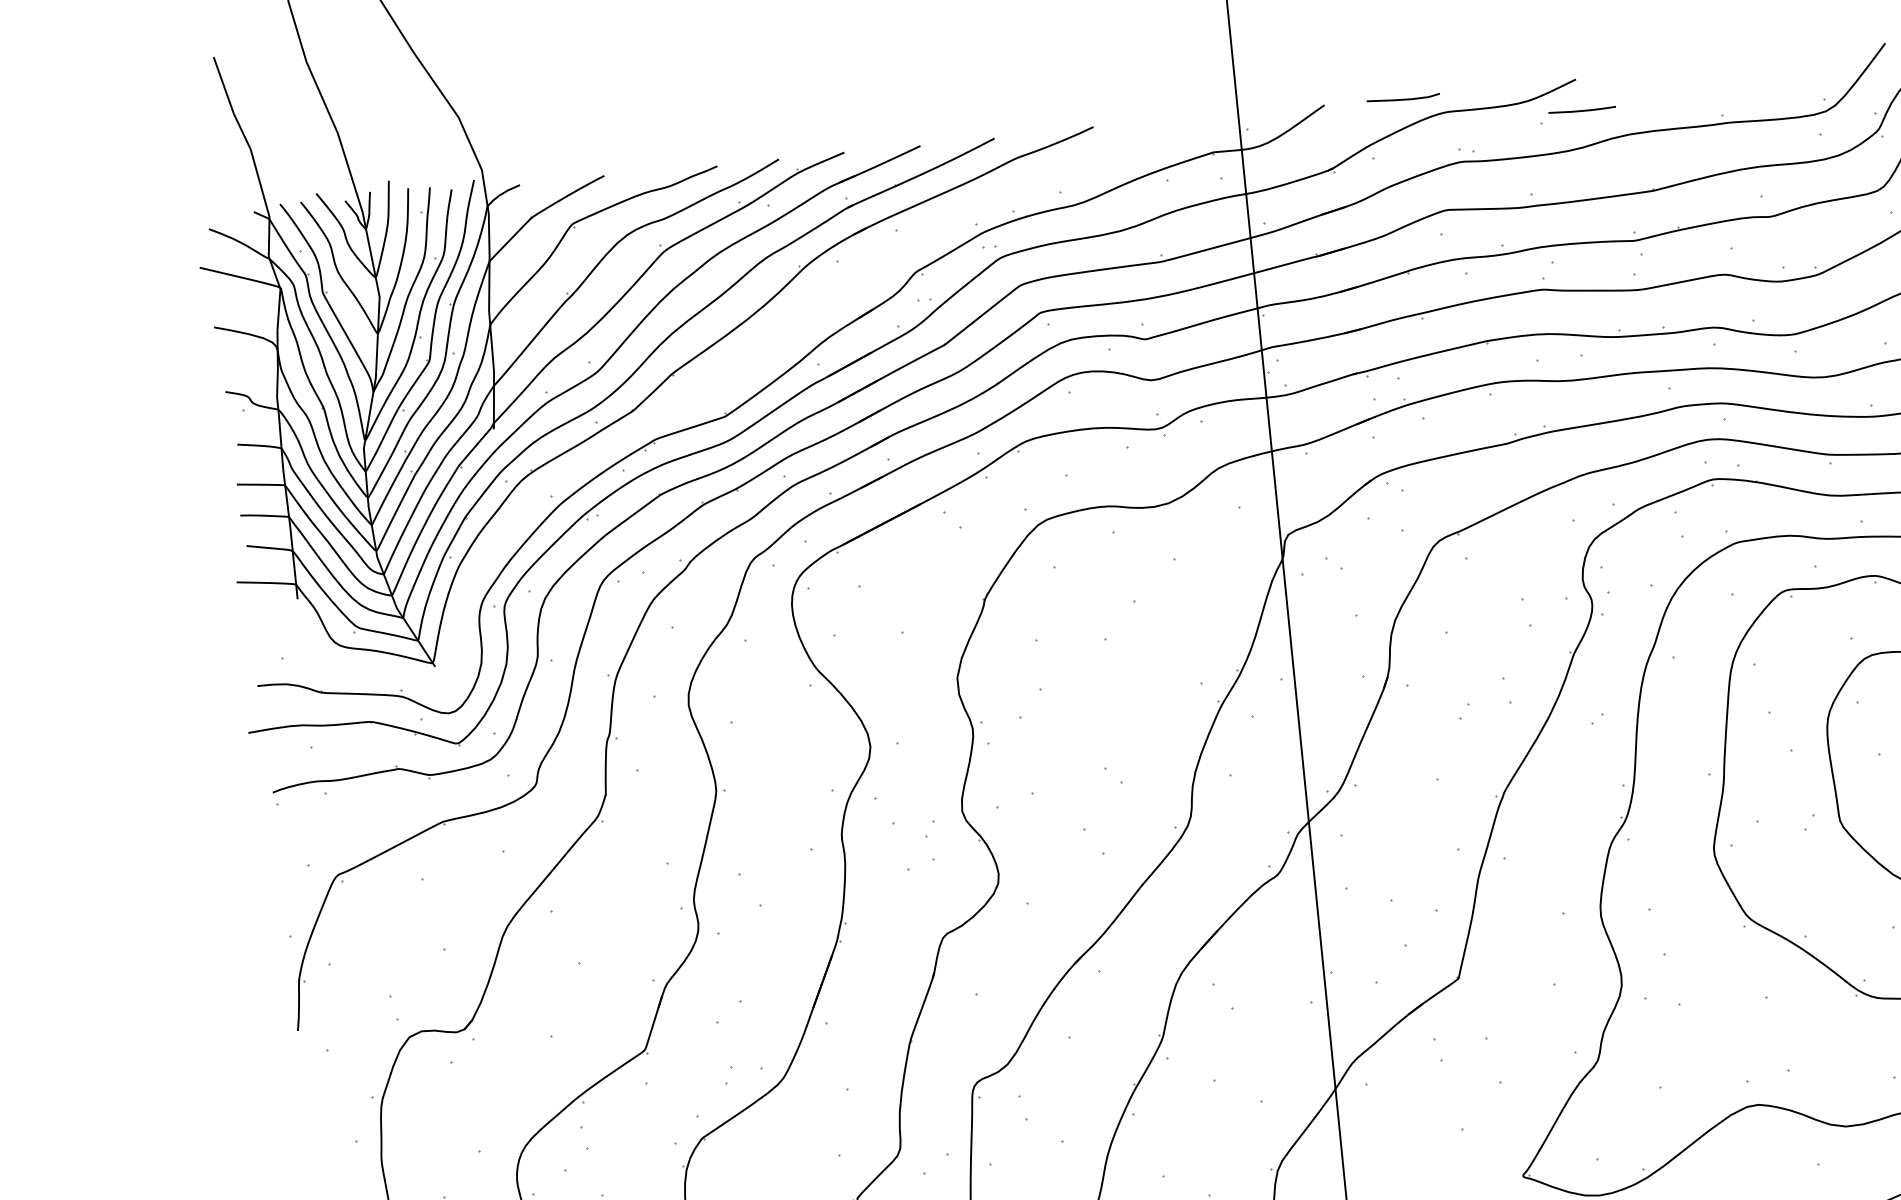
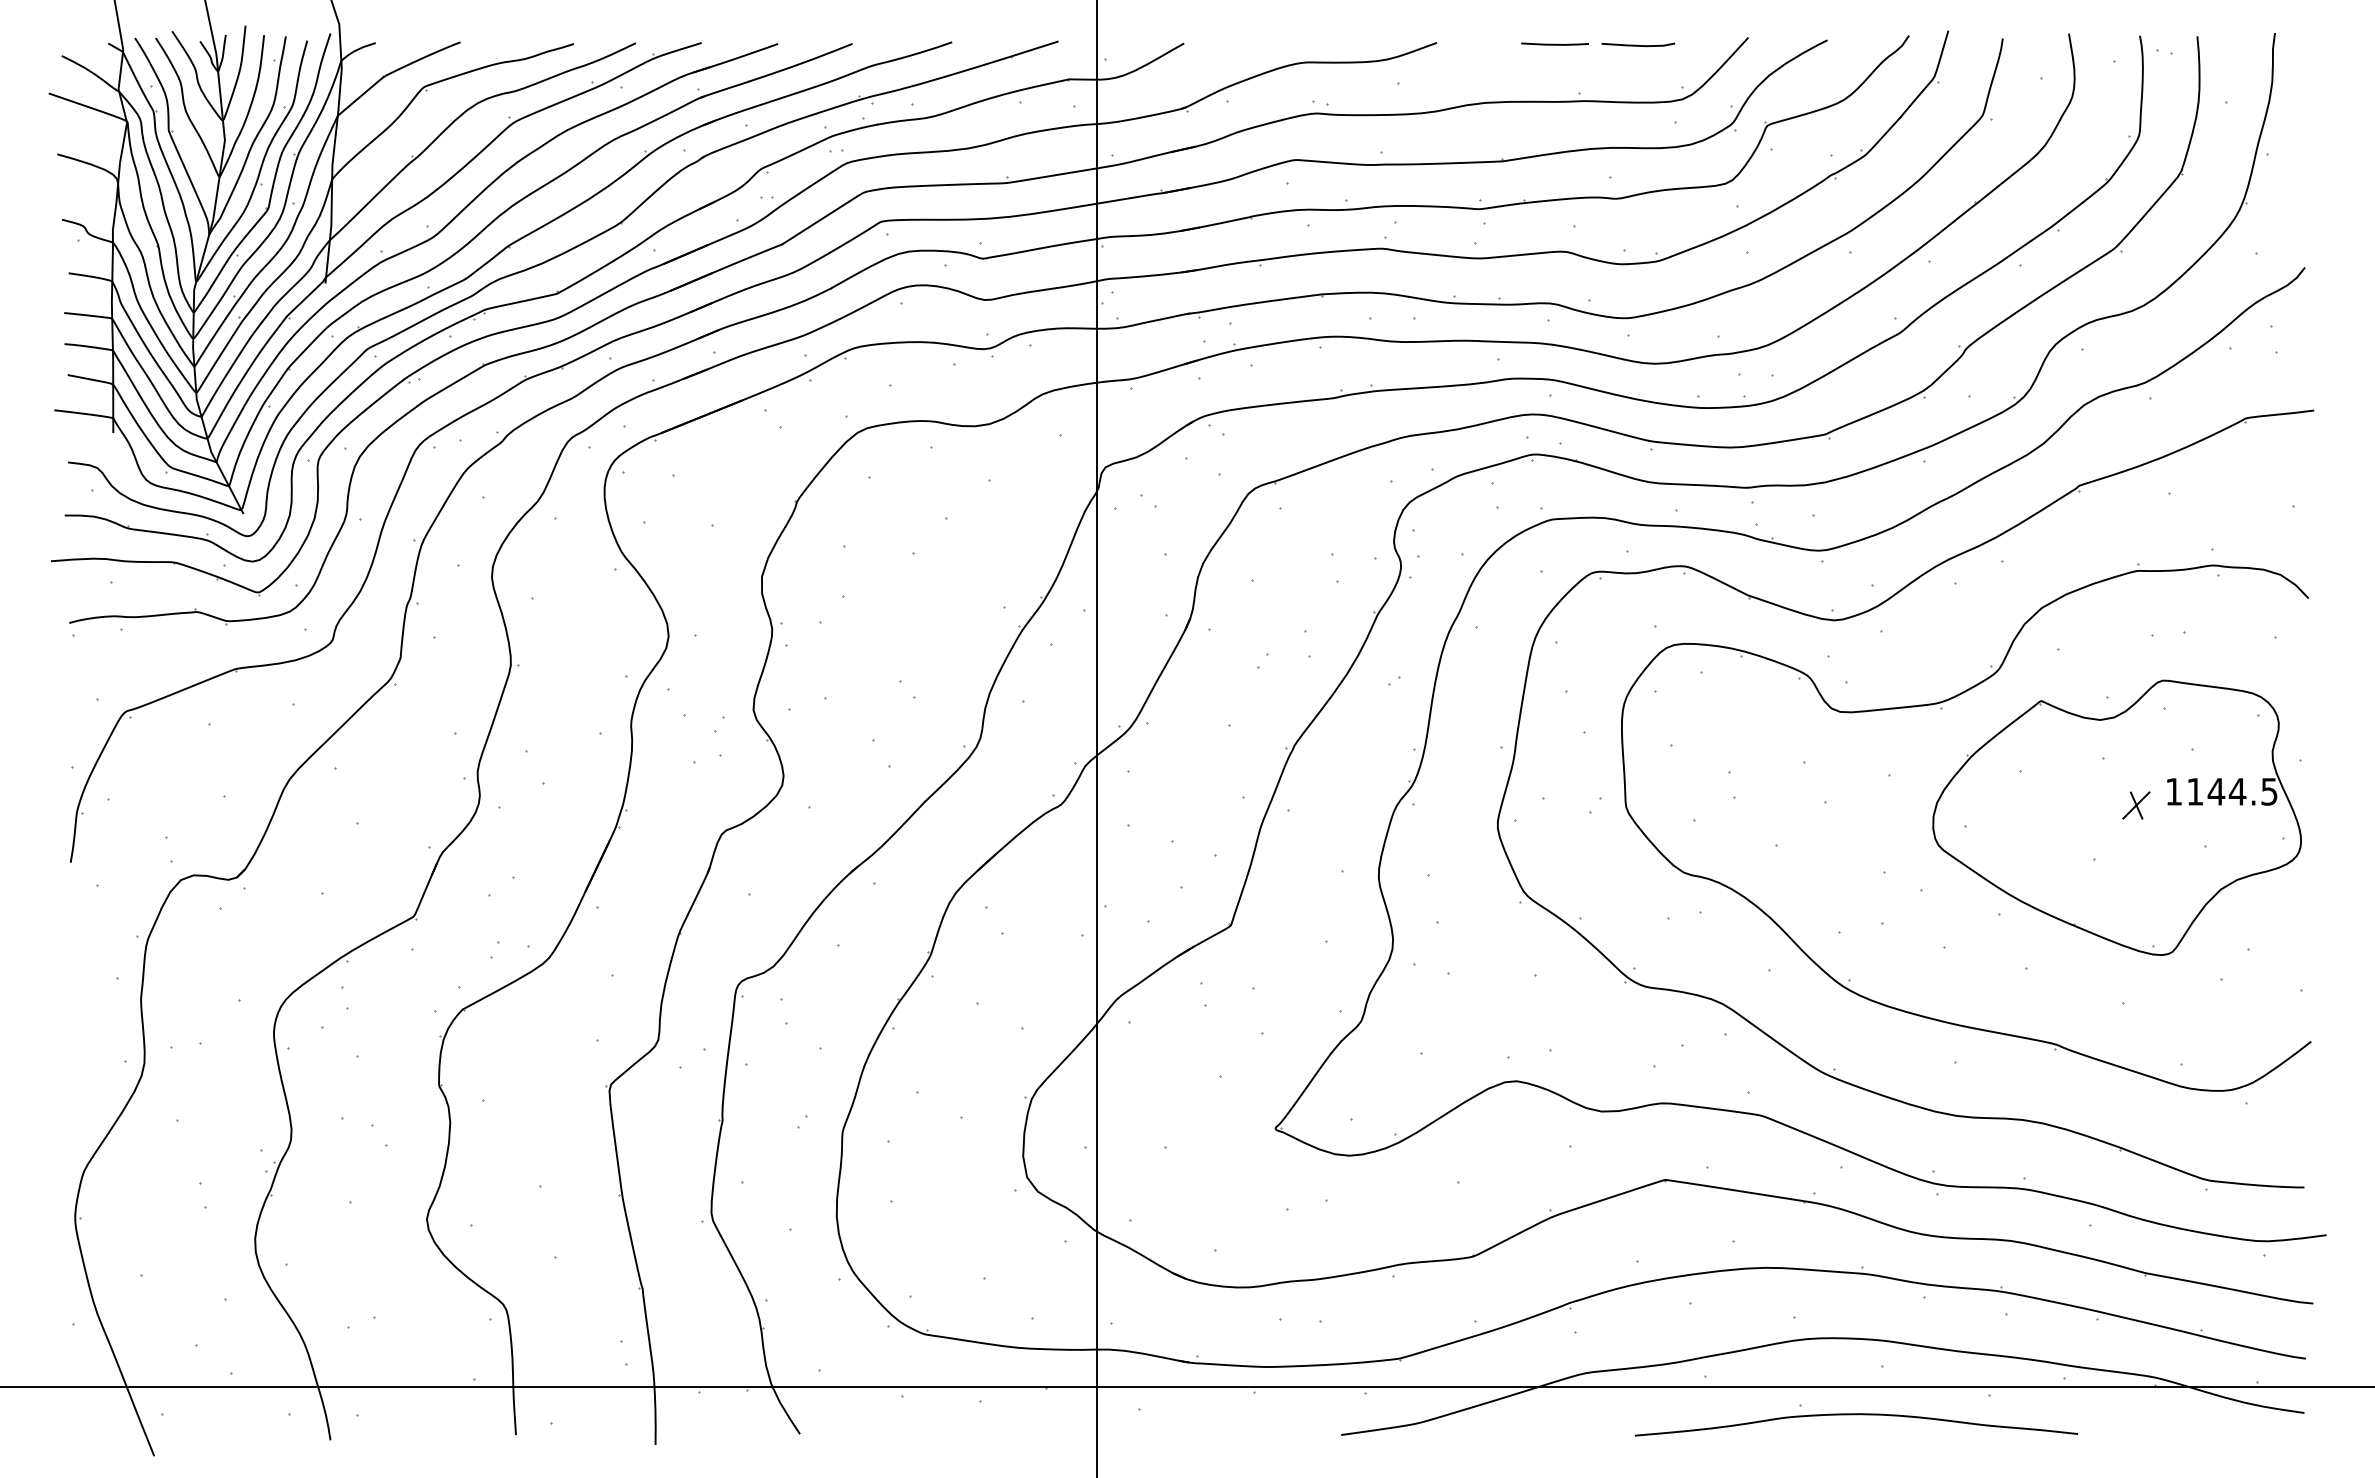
line: (1402, 98) -> (1637, 44), moved
line: (1581, 109) -> (1554, 43), moved
part: (716, 383) -> (551, 260), added

